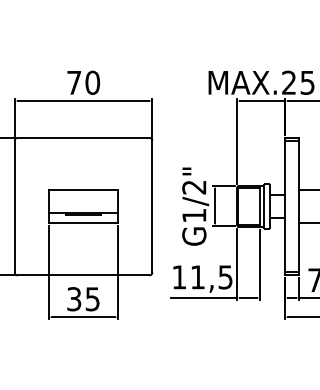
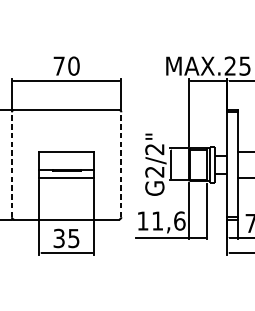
line: (14, 206) -> (11, 164), solid -> dashed
line: (152, 206) -> (121, 164), solid -> dashed
text: (194, 215) -> (154, 171), G1/2" -> G2/2"
text: (225, 277) -> (179, 221), 11,5 -> 11,6

